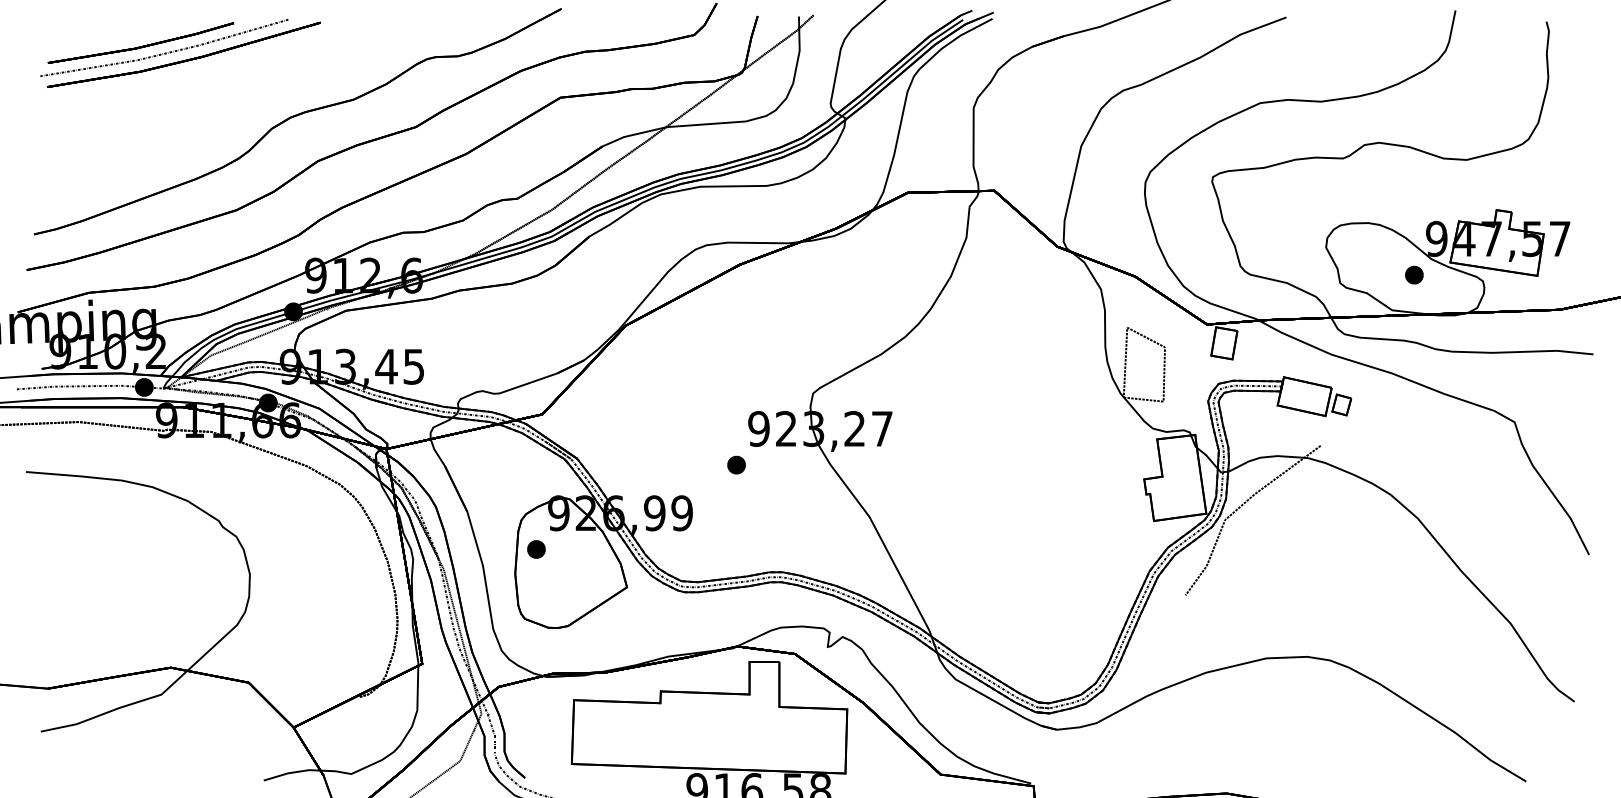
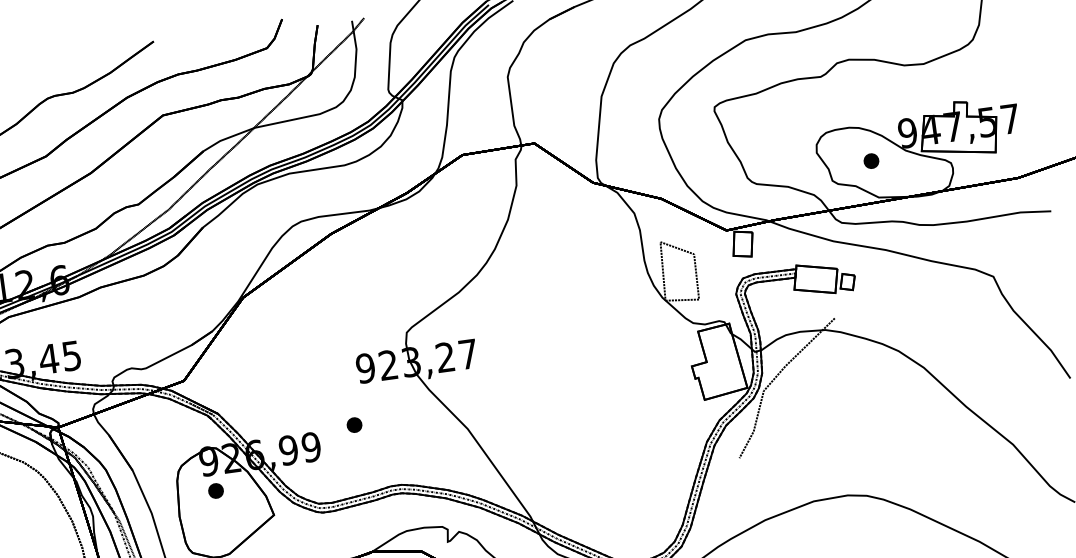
part: (1414, 274) -> (871, 160), moved
part: (736, 464) -> (354, 424), moved
part: (536, 549) -> (216, 490), moved

